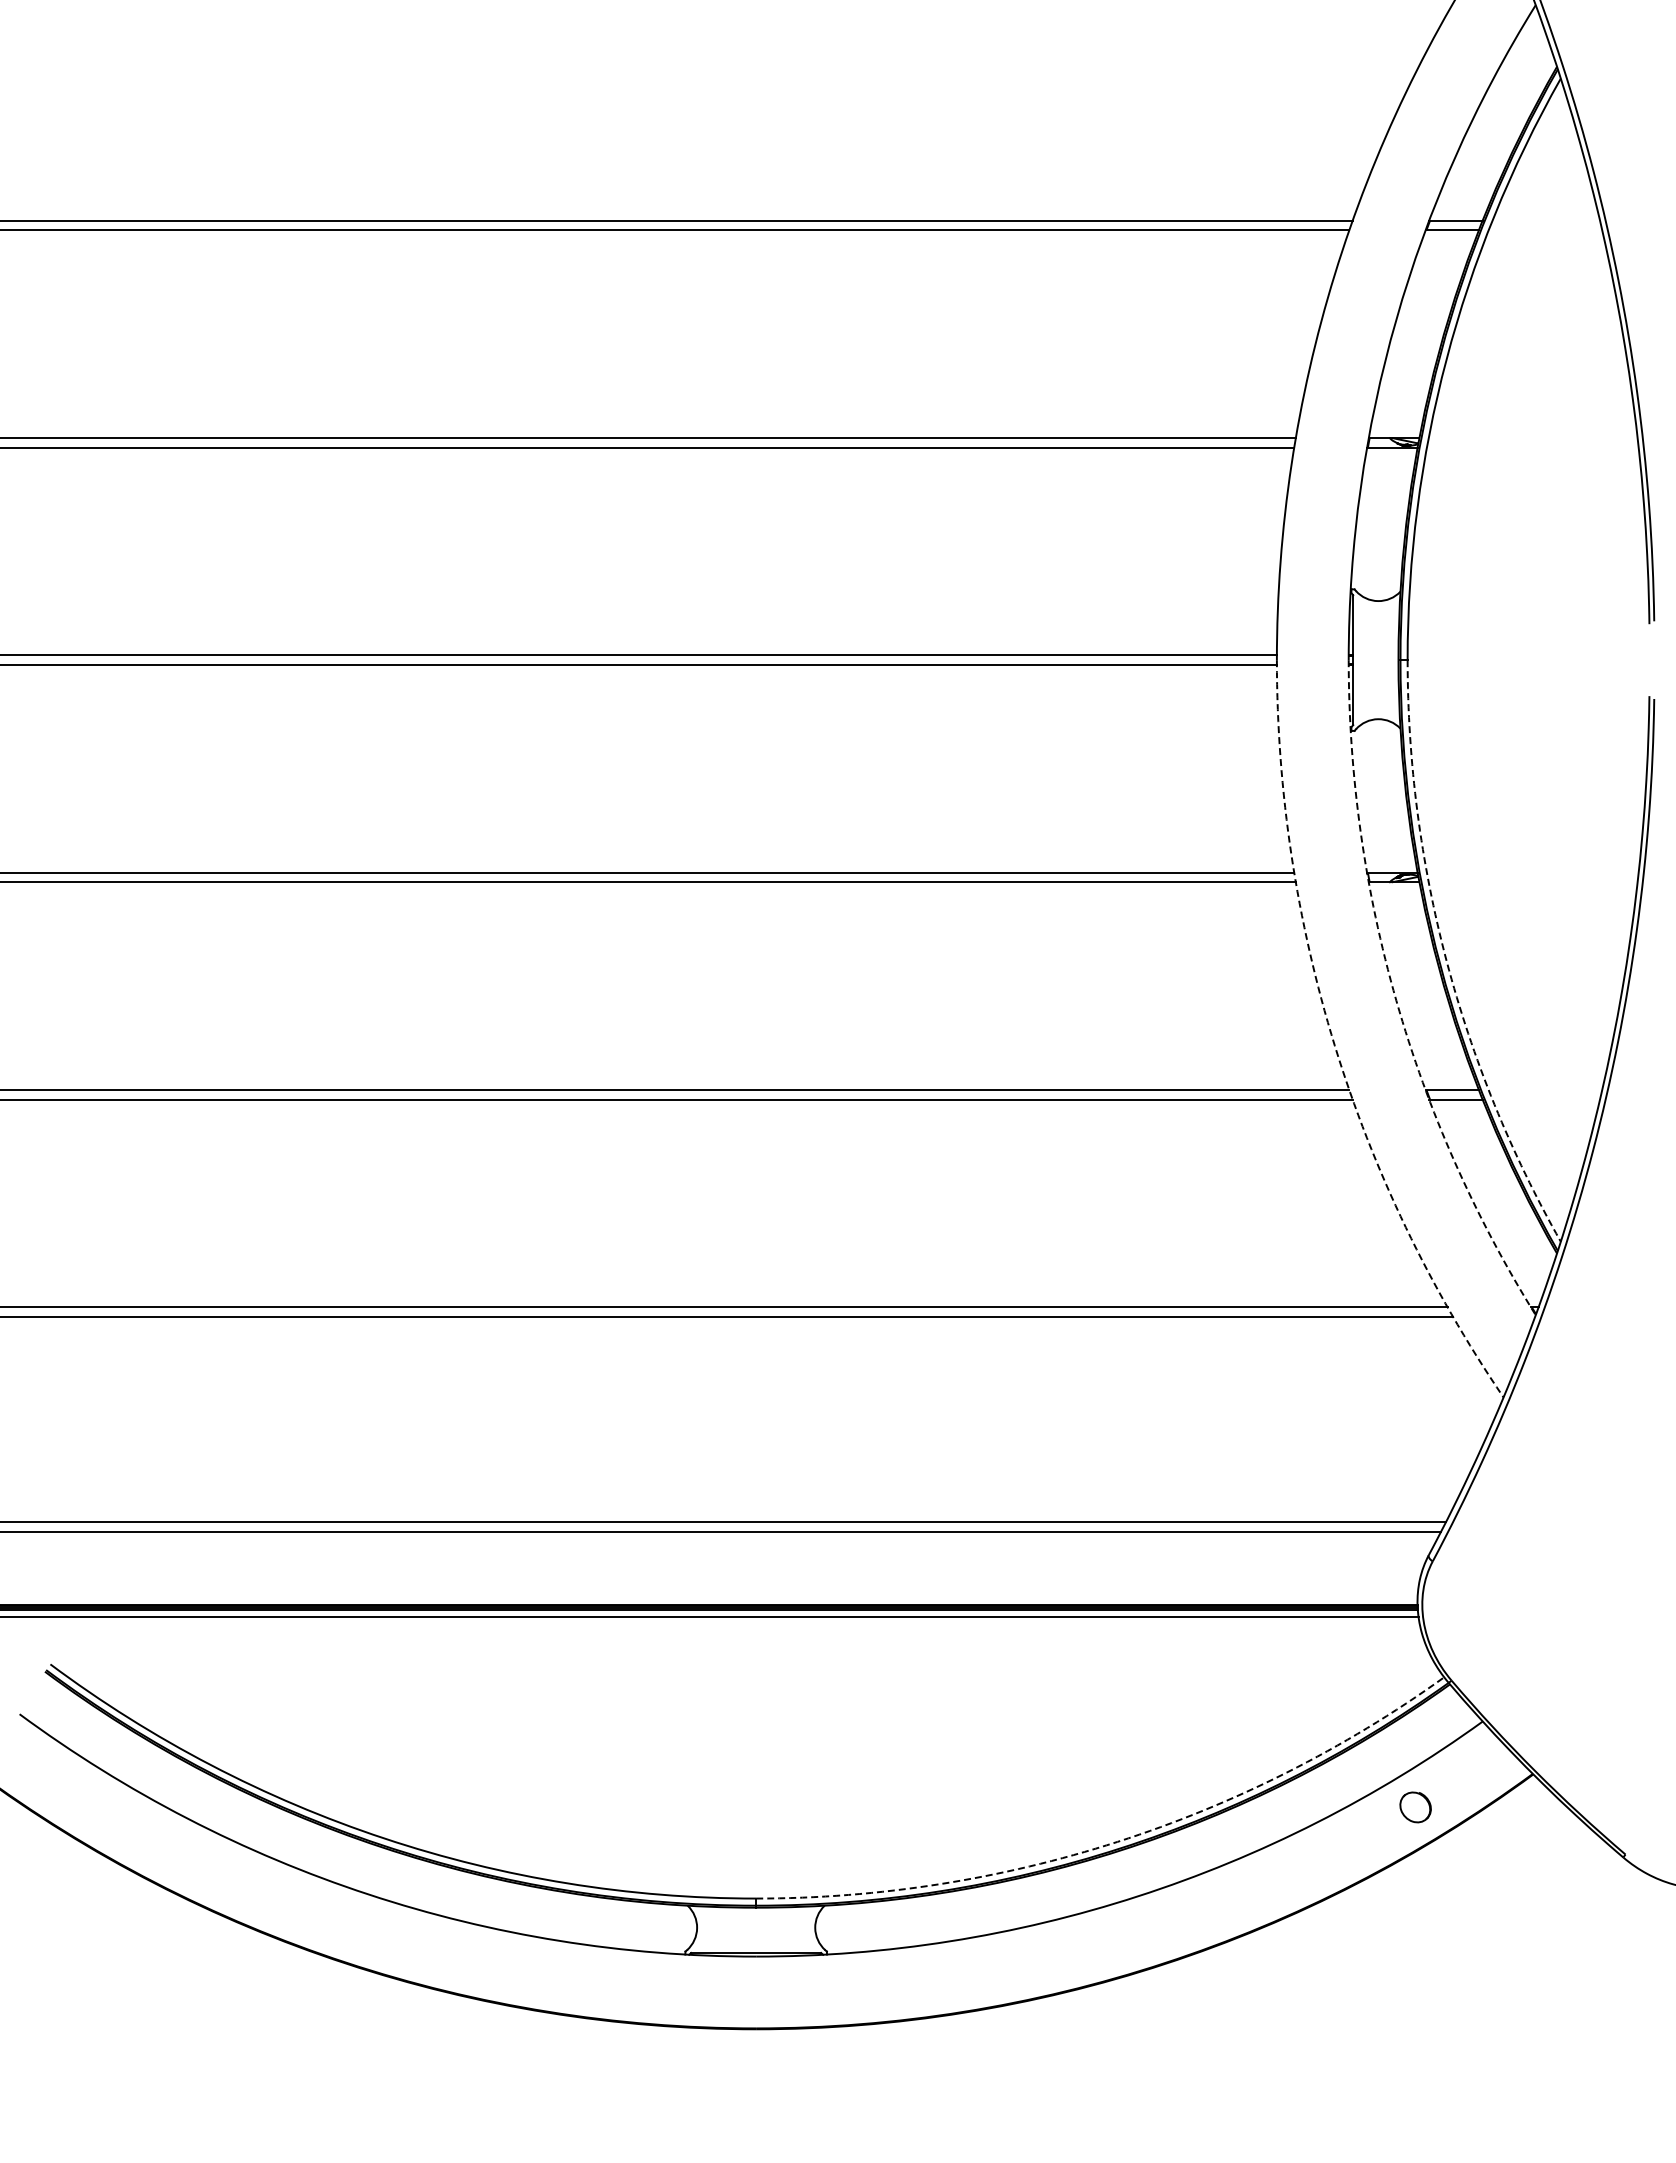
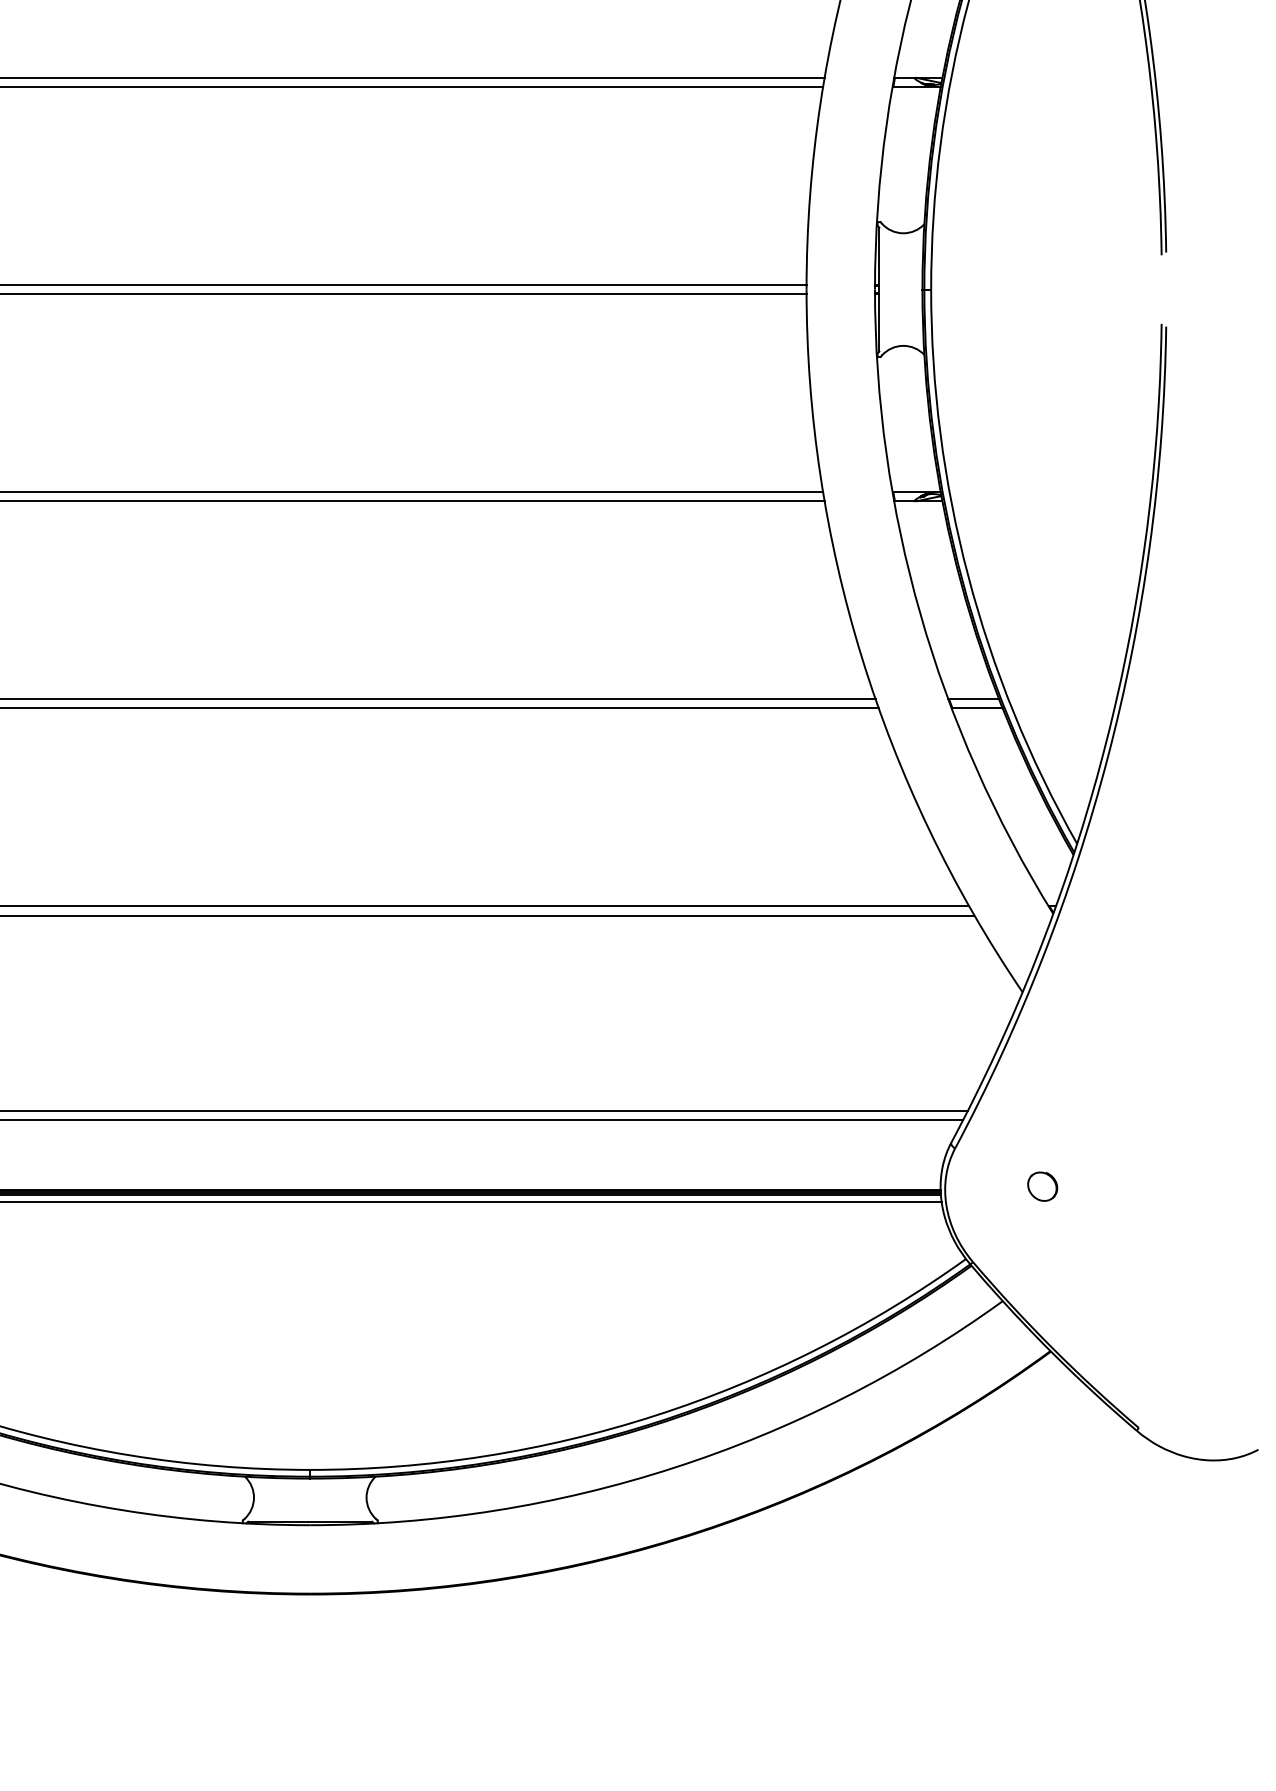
arc: (1446, 960) -> (968, 575), dashed -> solid
arc: (1396, 1000) -> (920, 613), dashed -> solid
arc: (1334, 1045) -> (861, 656), dashed -> solid
part: (1415, 1807) -> (1042, 1186), moved
arc: (1117, 1841) -> (654, 1415), dashed -> solid

